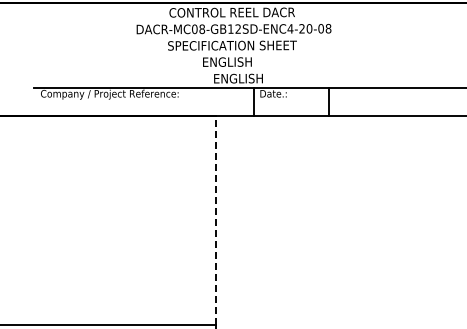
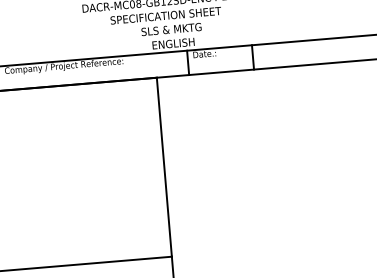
text: (237, 62) -> (171, 29), ENGLISH -> SLS & MKTG
line: (215, 220) -> (163, 167), dashed -> solid

